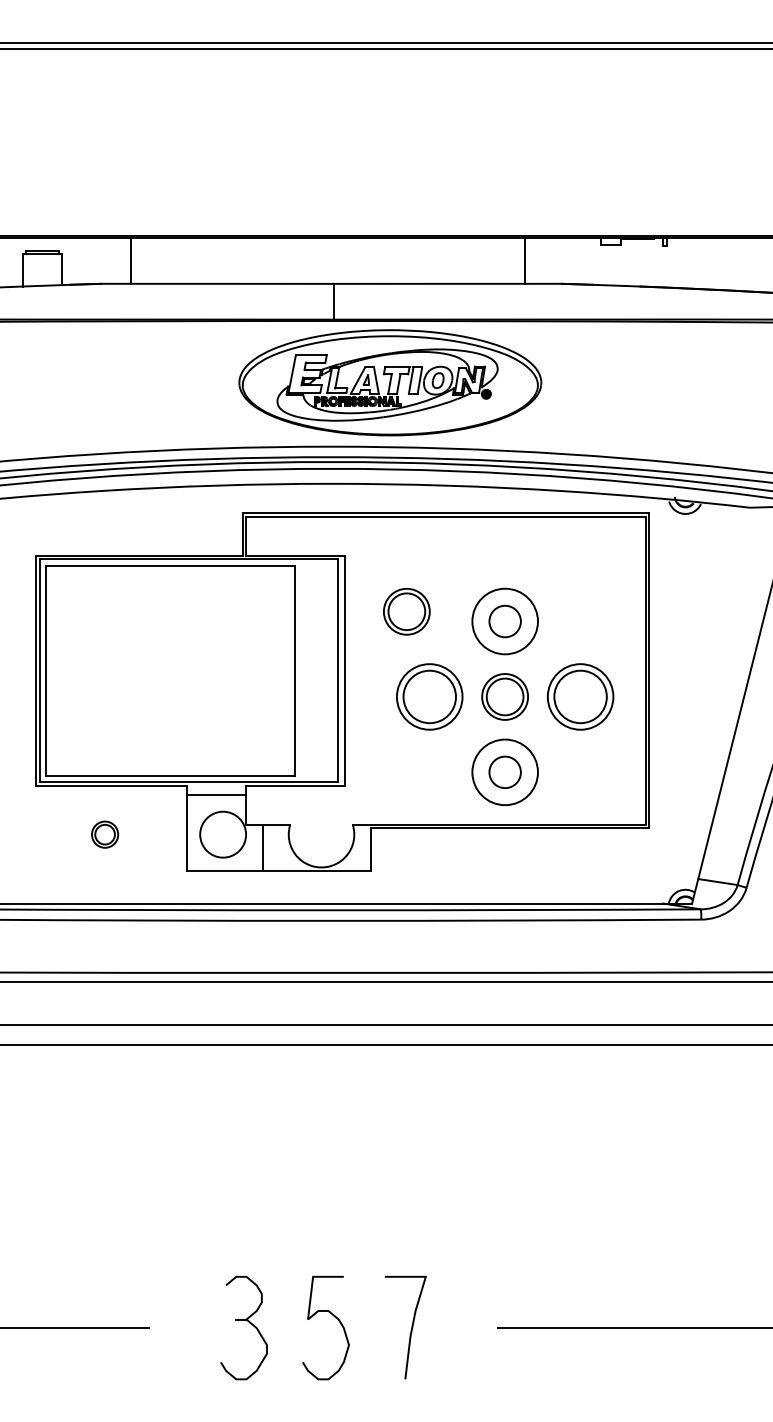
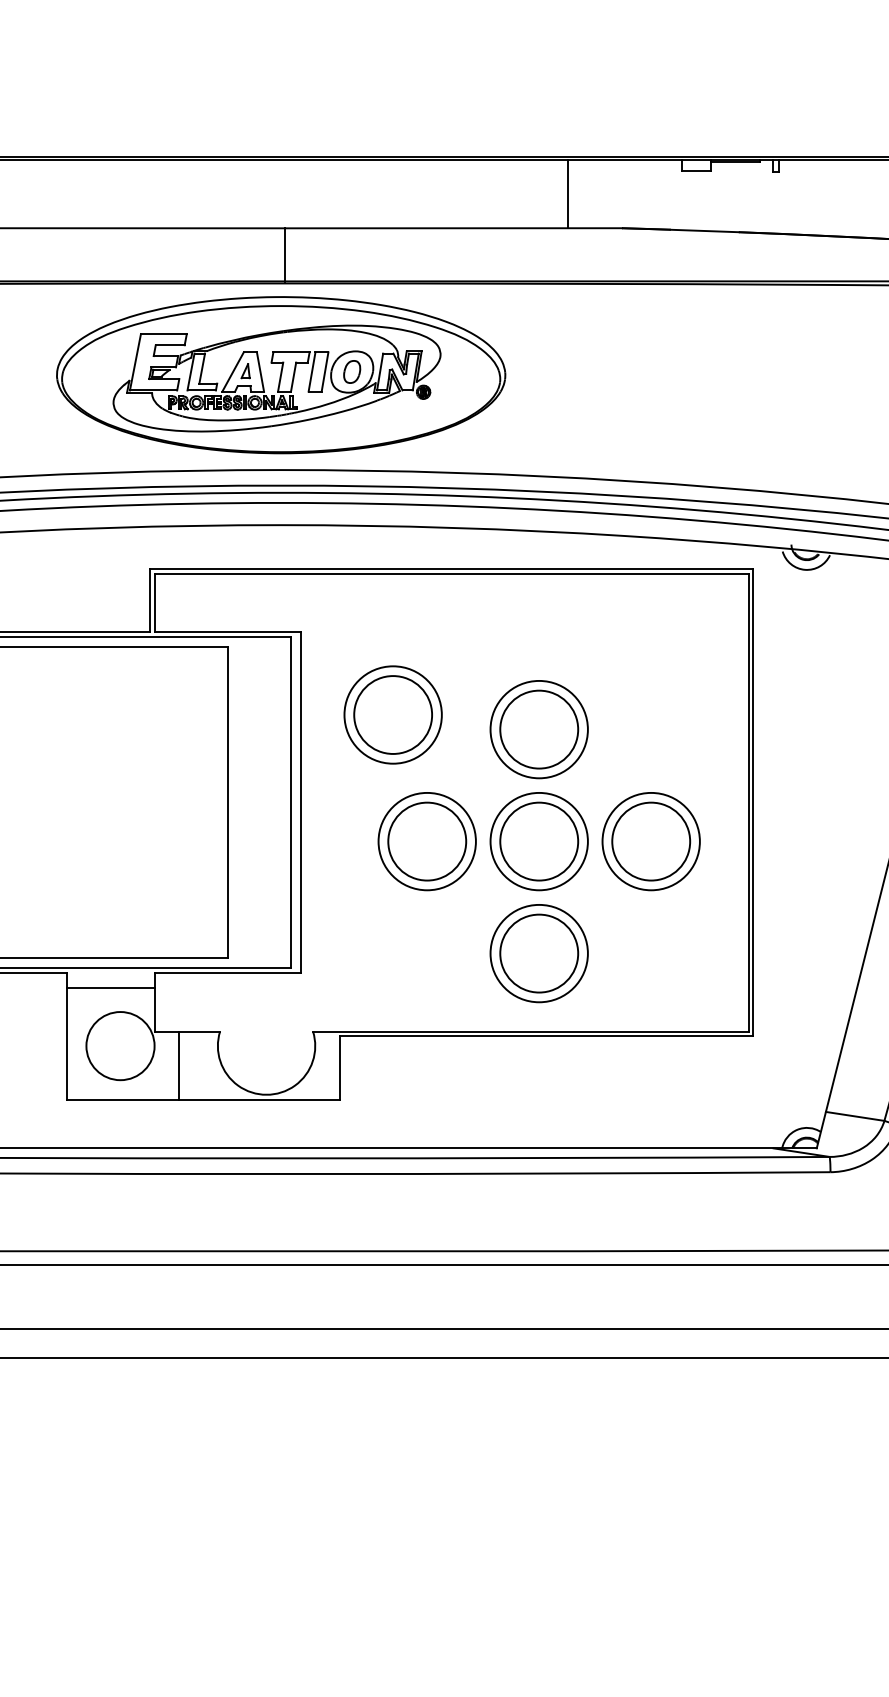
part: (390, 382) -> (281, 374), moved
part: (406, 611) -> (392, 714), size x1.43
circle: (504, 621) -> (538, 729), size x1.67
part: (504, 696) -> (538, 840), size x1.43
circle: (504, 772) -> (538, 953), size x1.67

